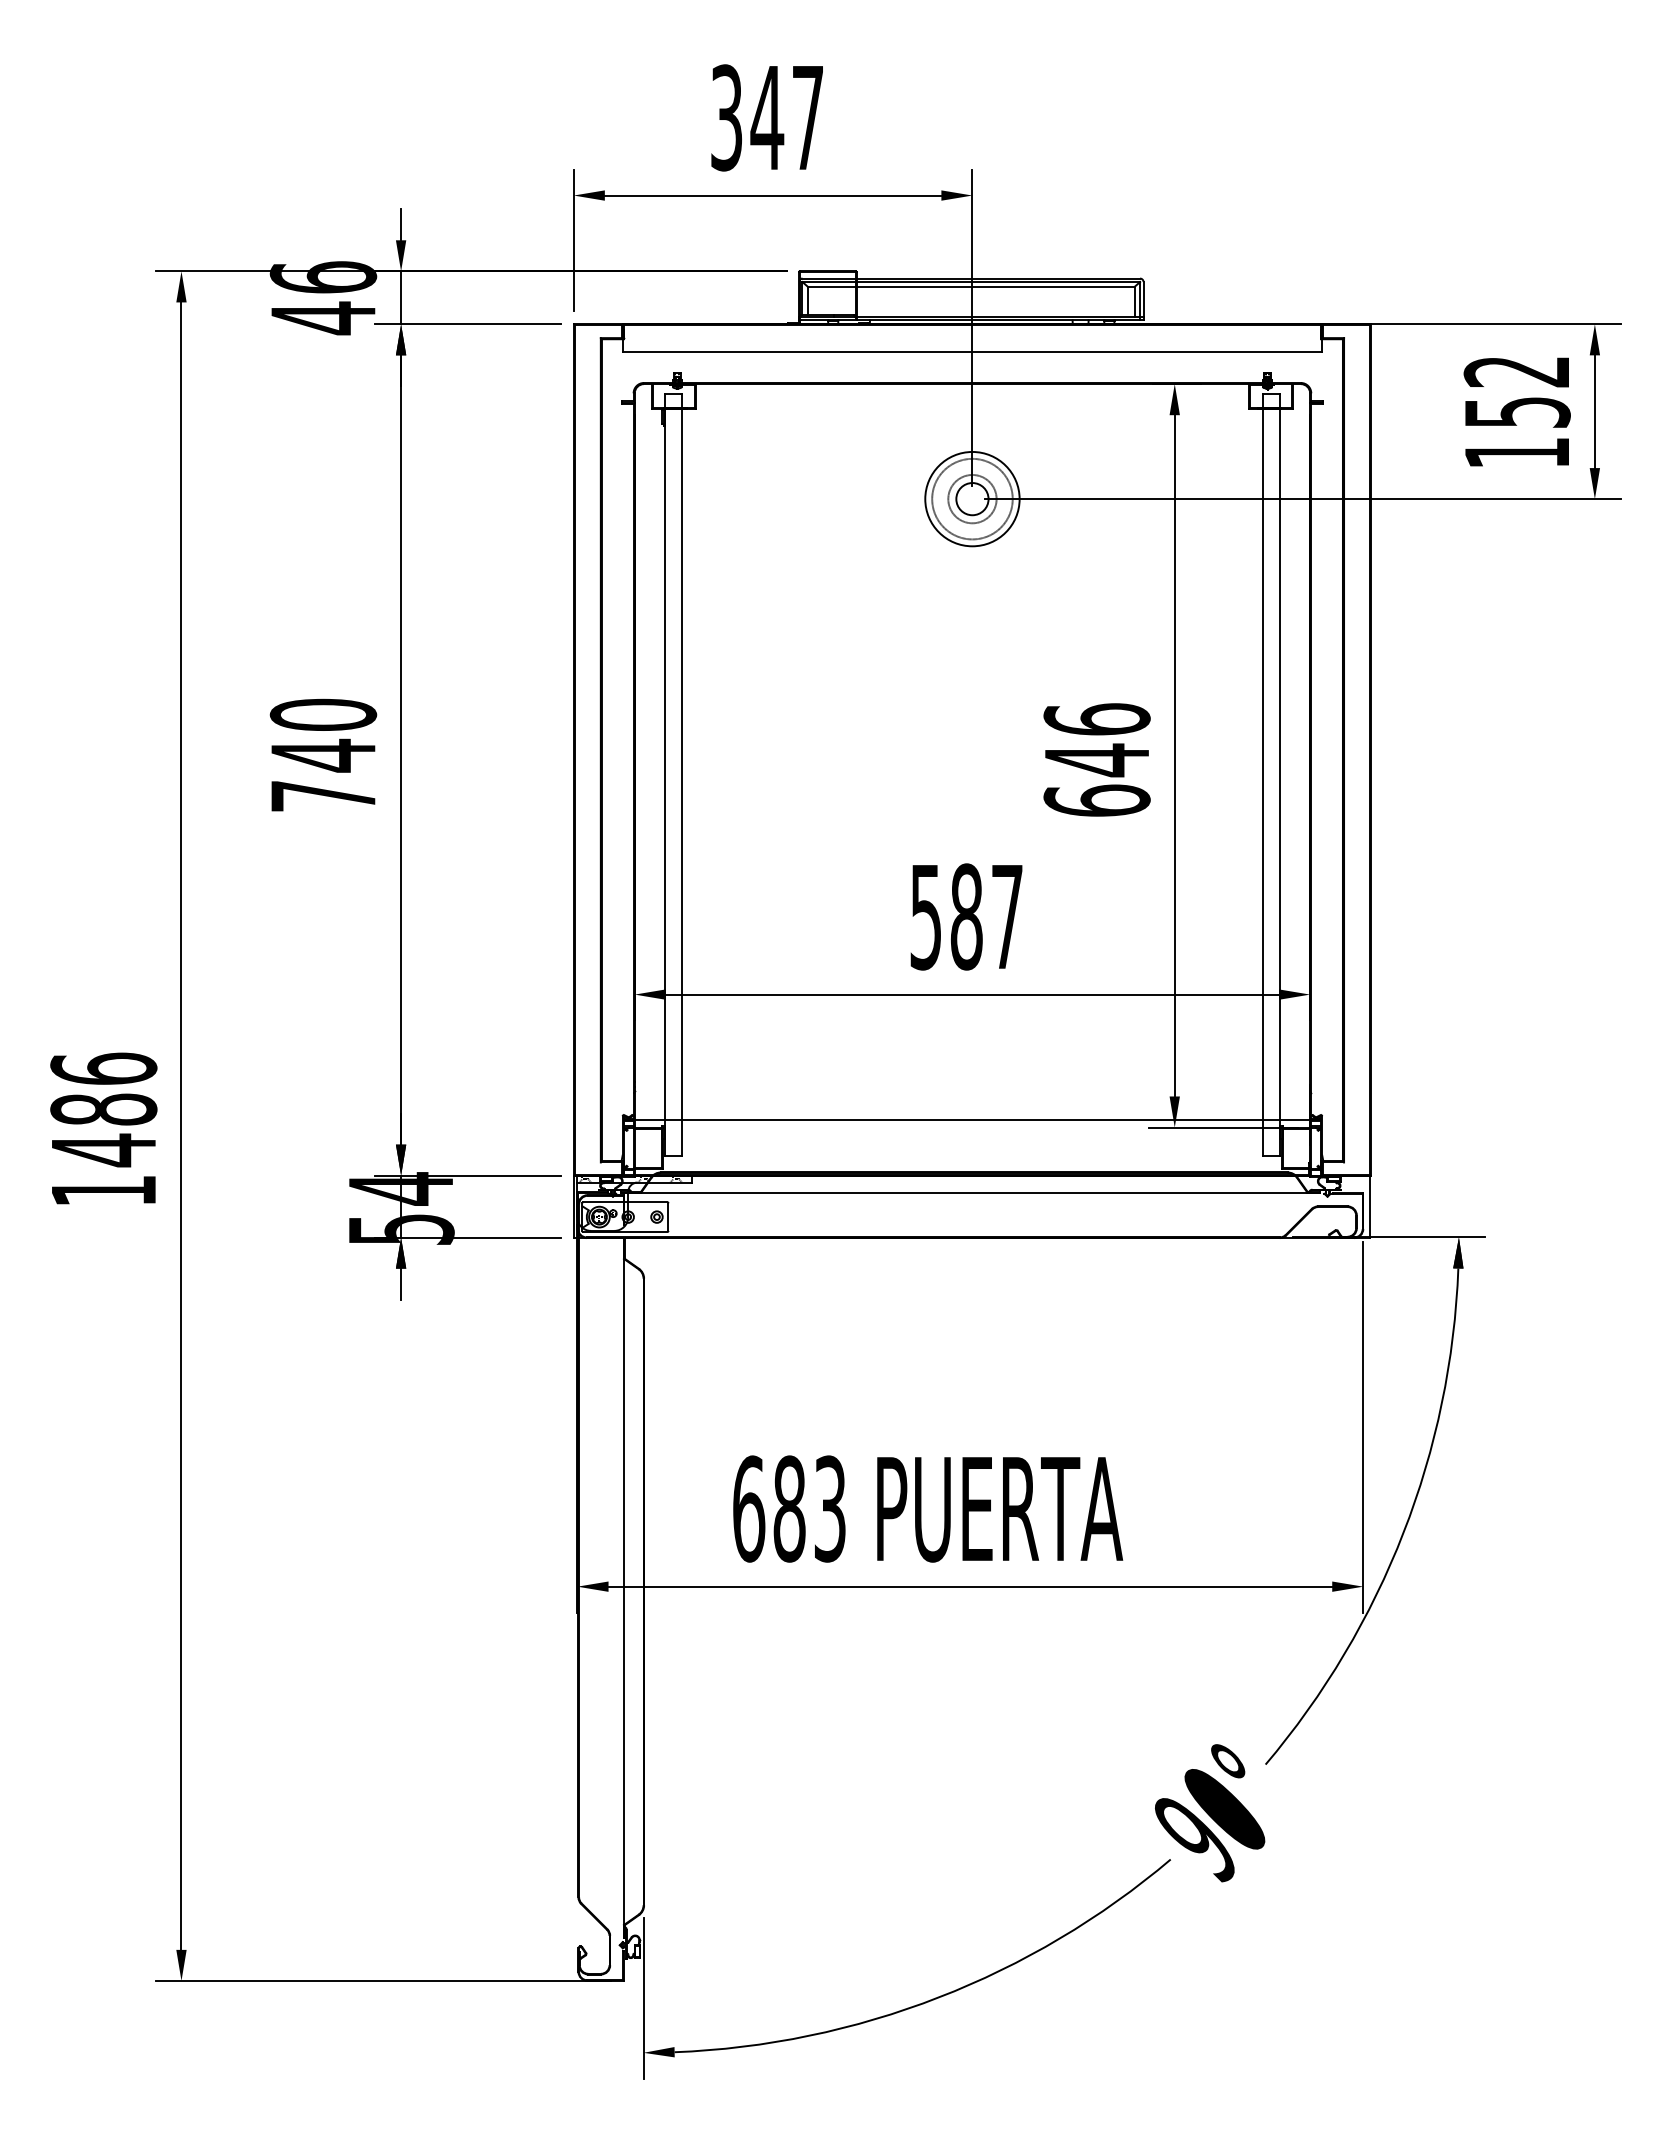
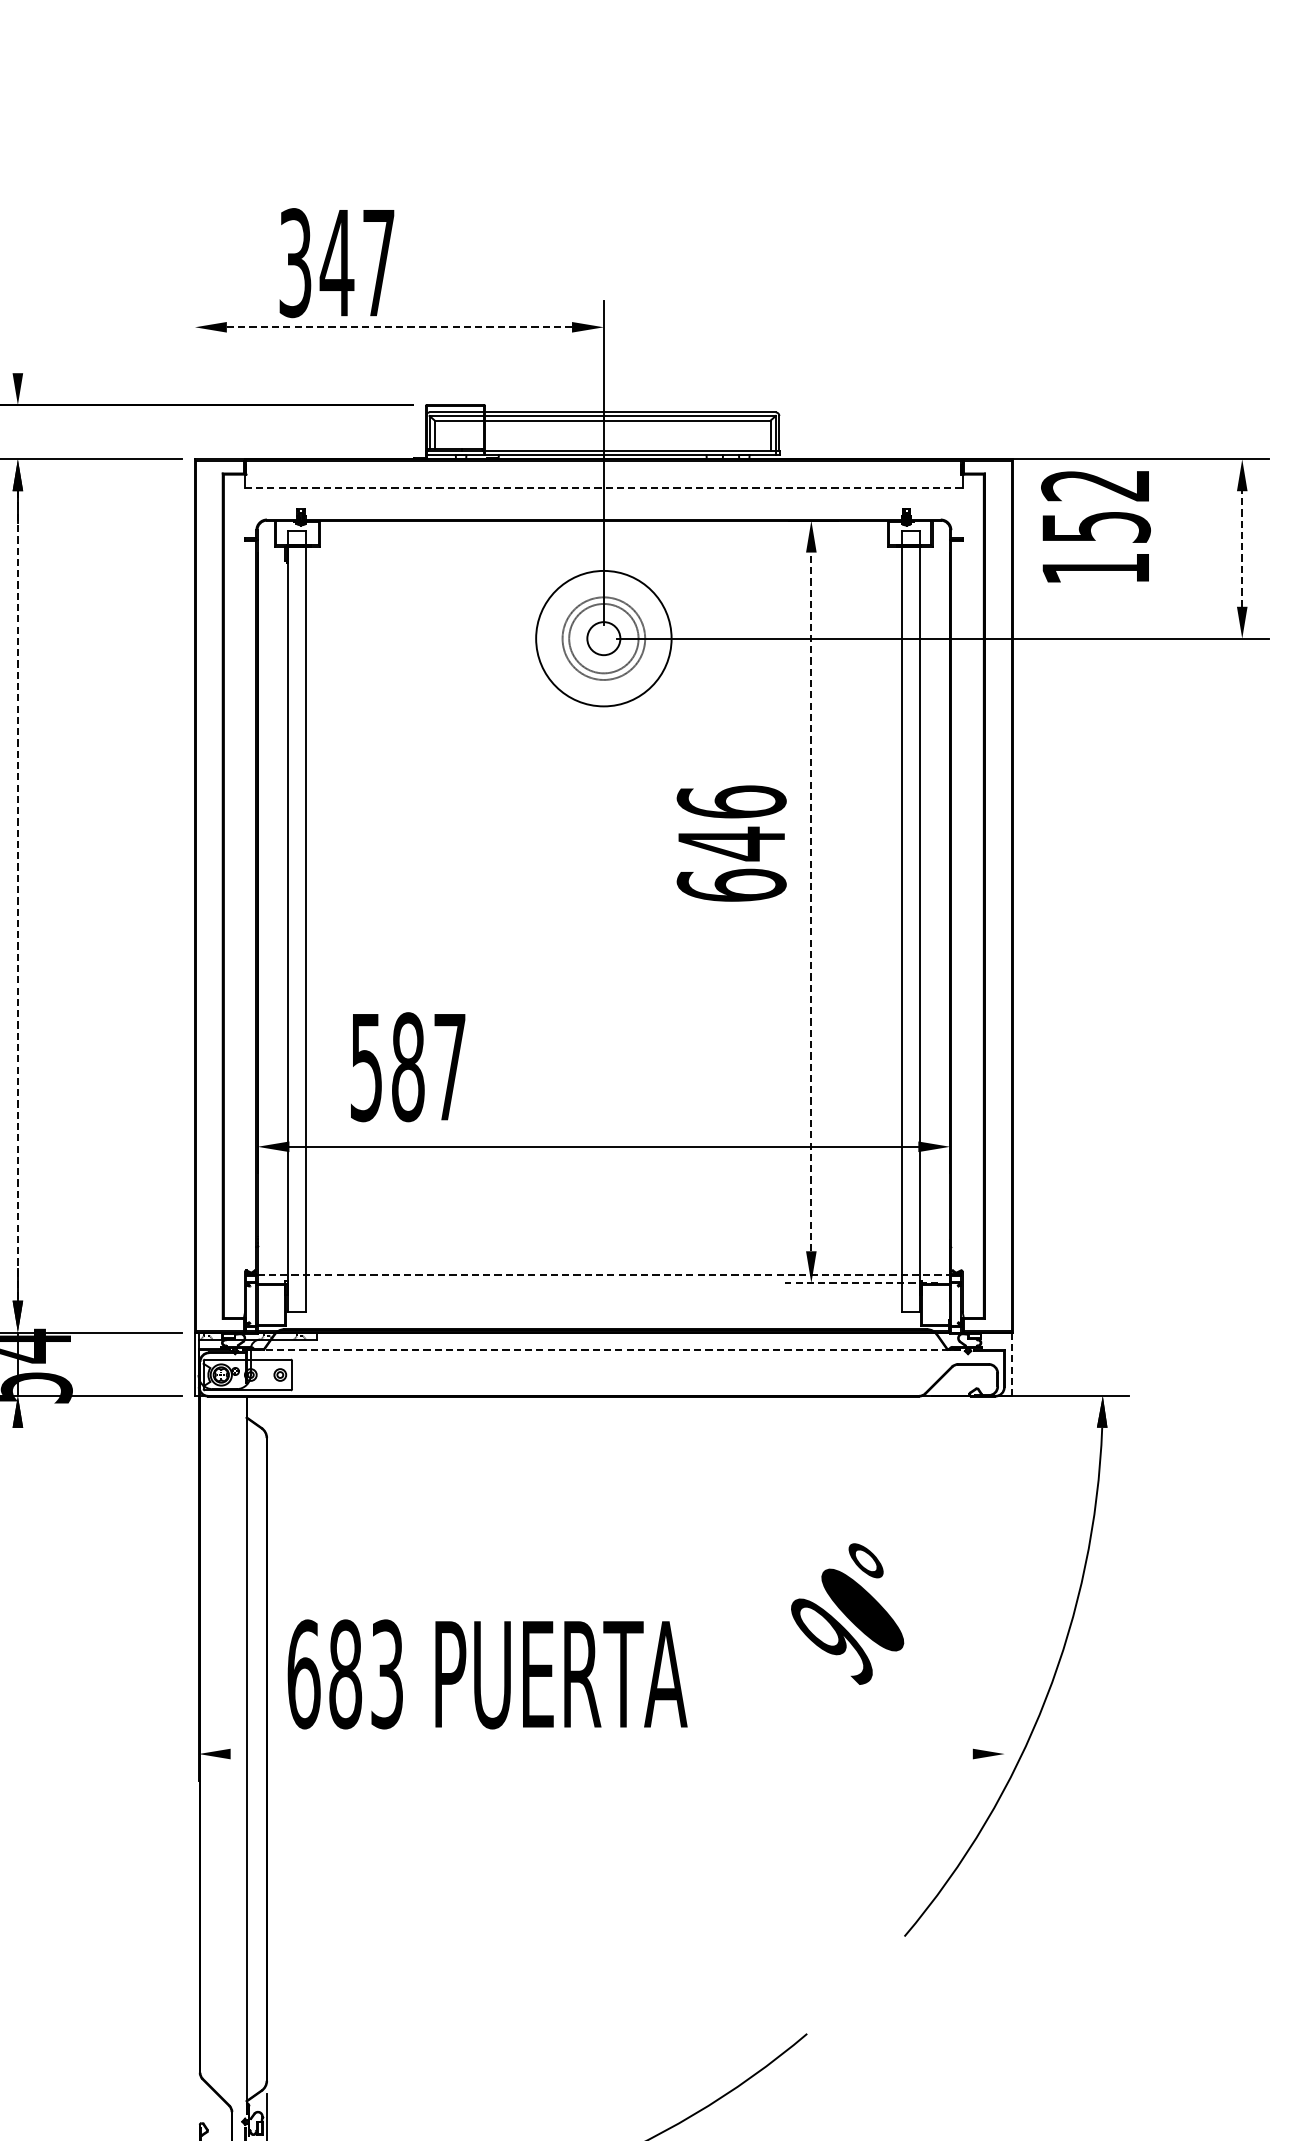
text: (766, 117) -> (336, 262), moved
line: (773, 195) -> (399, 327), solid -> dashed
line: (401, 224) -> (18, 356), removed
line: (573, 240) -> (194, 373), removed
line: (401, 297) -> (18, 431), removed
line: (972, 351) -> (603, 487), solid -> dashed
text: (1516, 411) -> (1095, 526), moved
line: (1594, 411) -> (1241, 548), solid -> dashed
circle: (972, 498) -> (603, 638), size x1.4
circle: (972, 498) -> (603, 638), size x1.4
line: (401, 750) -> (18, 896), solid -> dashed
line: (1174, 755) -> (811, 901), solid -> dashed
text: (1096, 759) -> (731, 843), moved
text: (966, 916) -> (408, 1066), moved
line: (972, 1119) -> (603, 1274), solid -> dashed
line: (1223, 1127) -> (861, 1283), solid -> dashed
line: (970, 1192) -> (601, 1349), solid -> dashed
line: (1369, 1206) -> (1011, 1364), solid -> dashed
line: (401, 1283) -> (18, 1443), removed
line: (1363, 1426) -> (1004, 1589), removed
text: (928, 1508) -> (488, 1673), moved
line: (970, 1586) -> (601, 1753), removed
text: (1210, 1813) -> (848, 1614), moved

